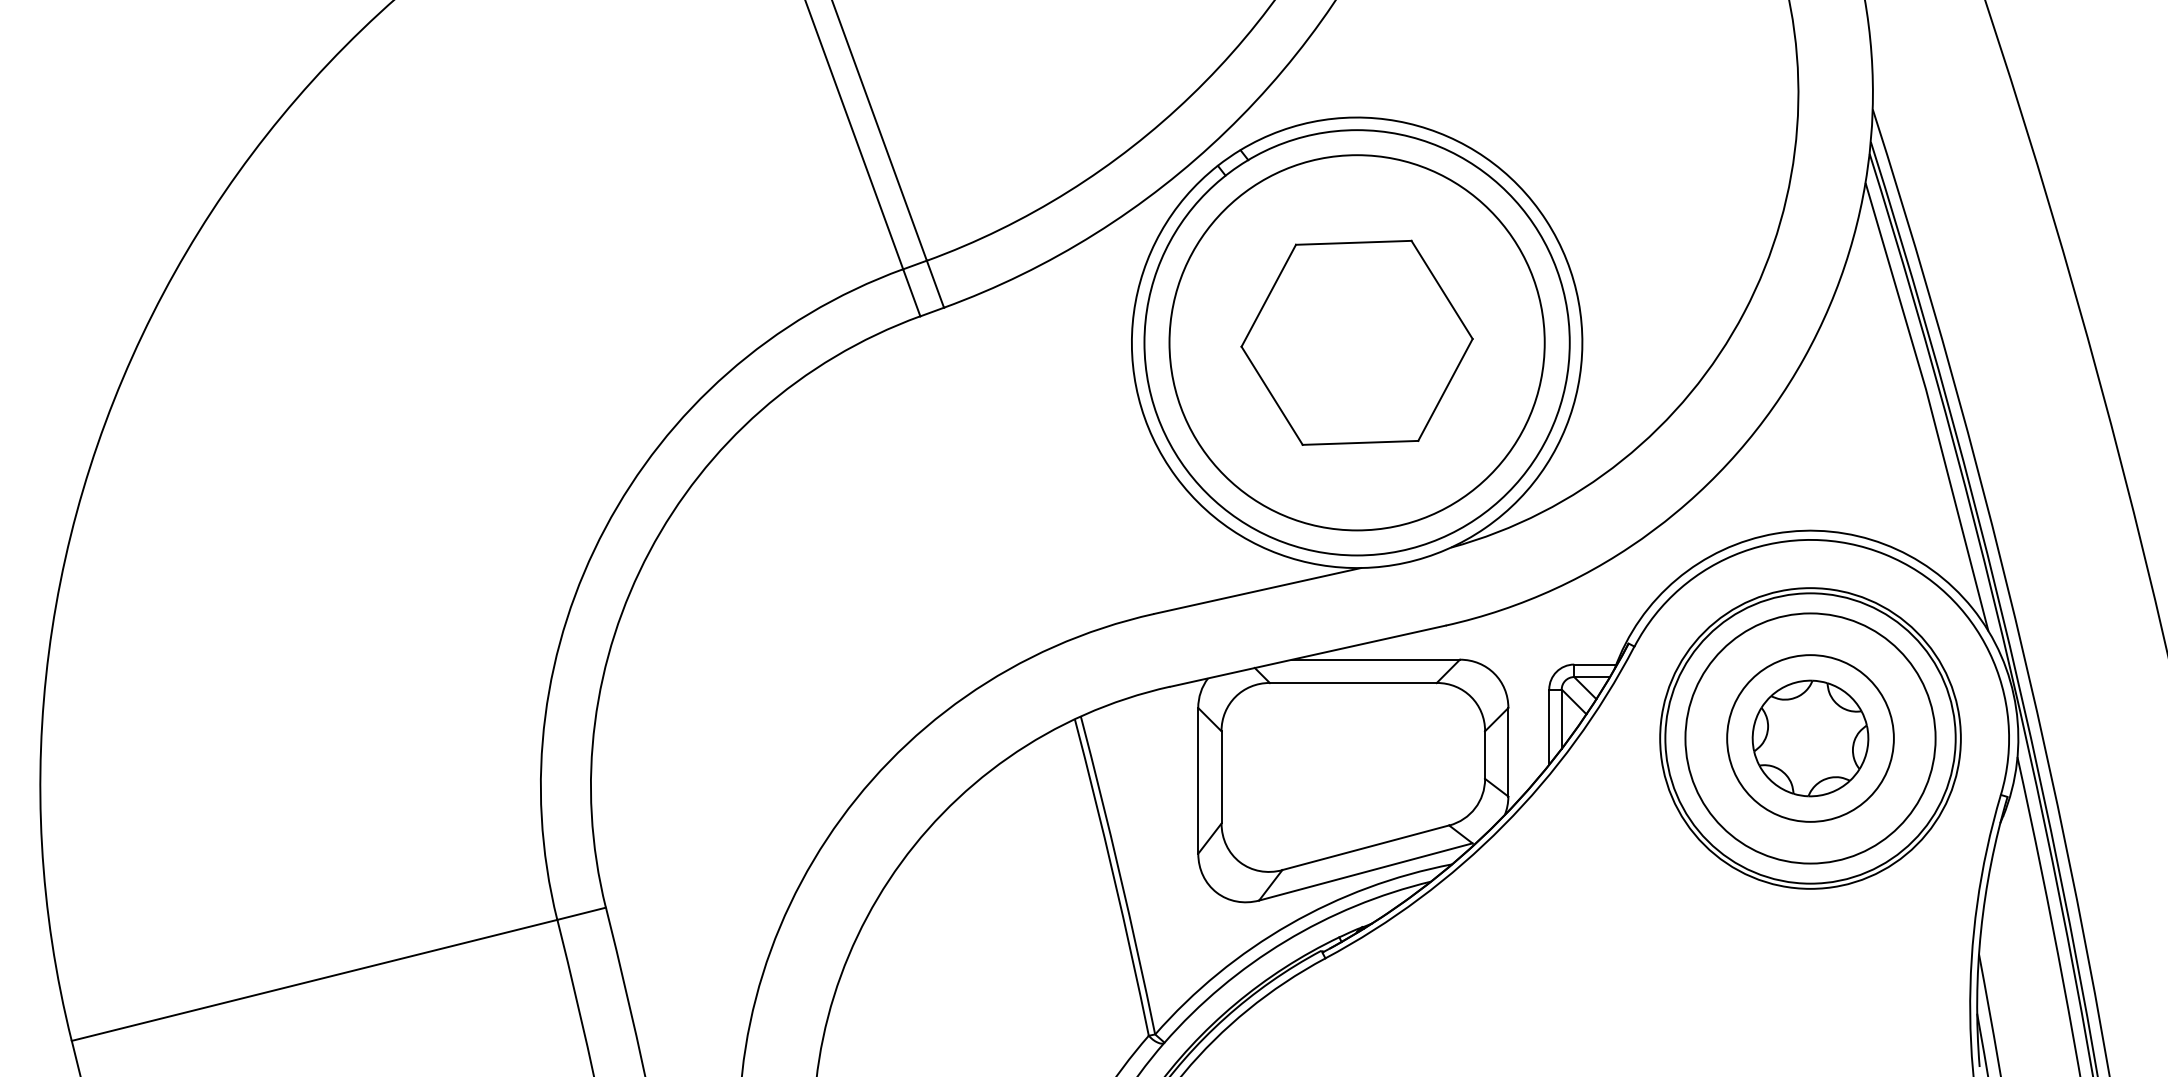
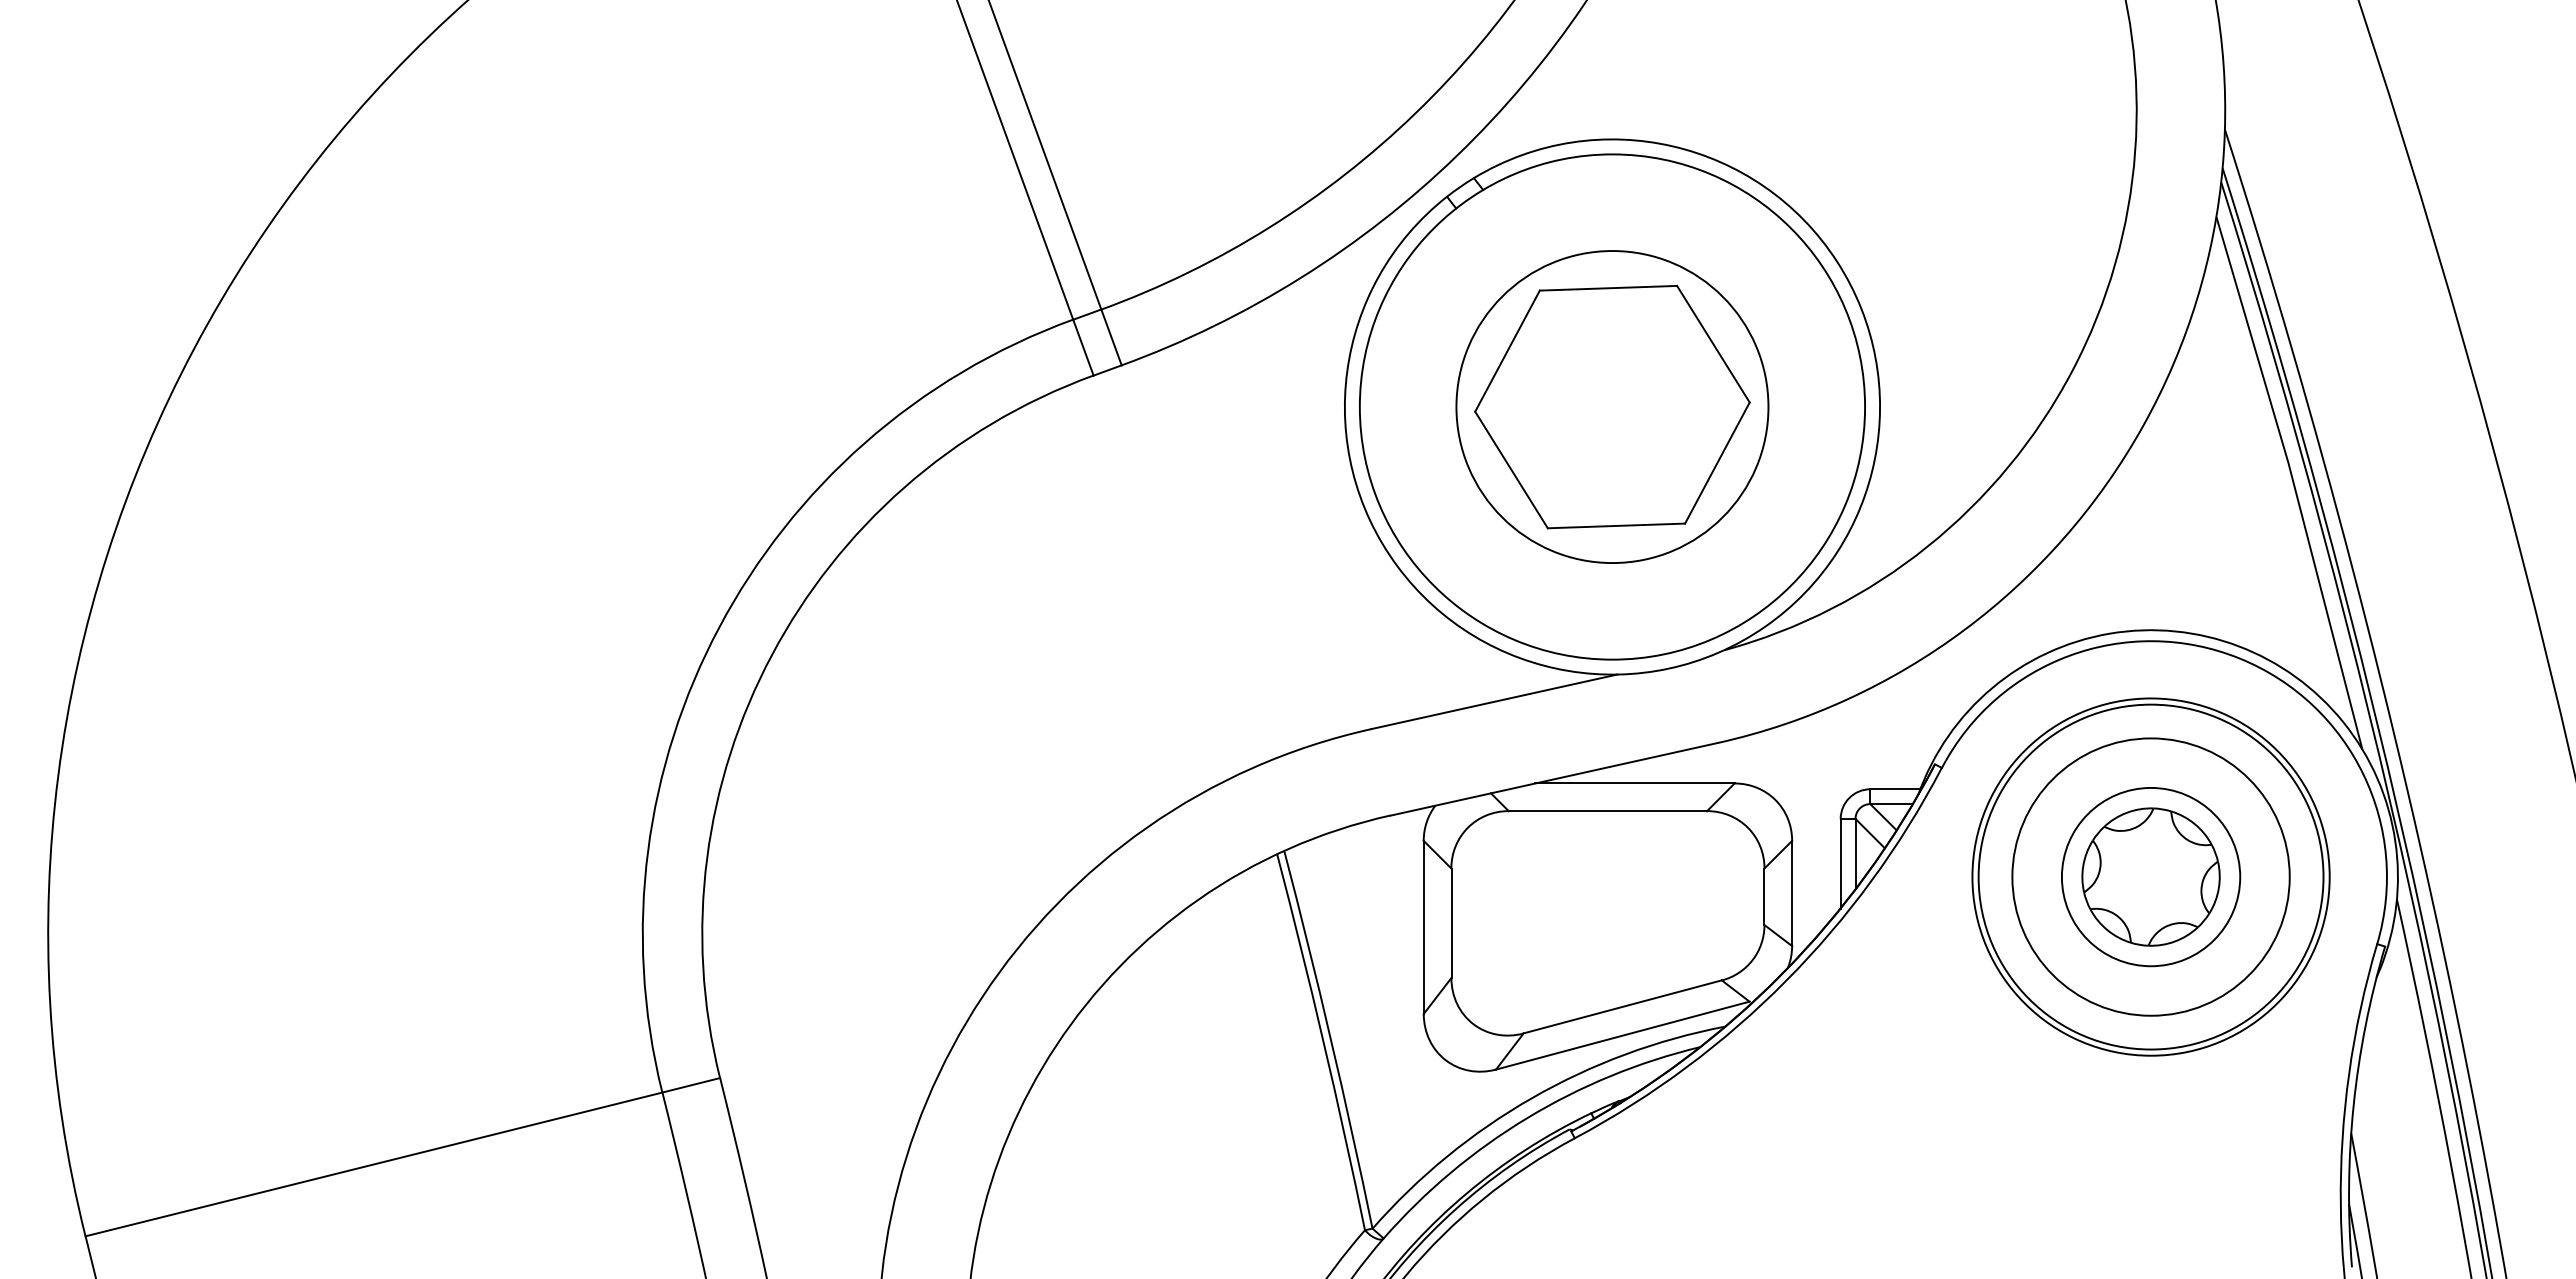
circle: (1357, 342) -> (1612, 406), size x0.7
circle: (1810, 738) -> (2150, 876), size x0.6
circle: (1810, 738) -> (2151, 877), size x1.4

